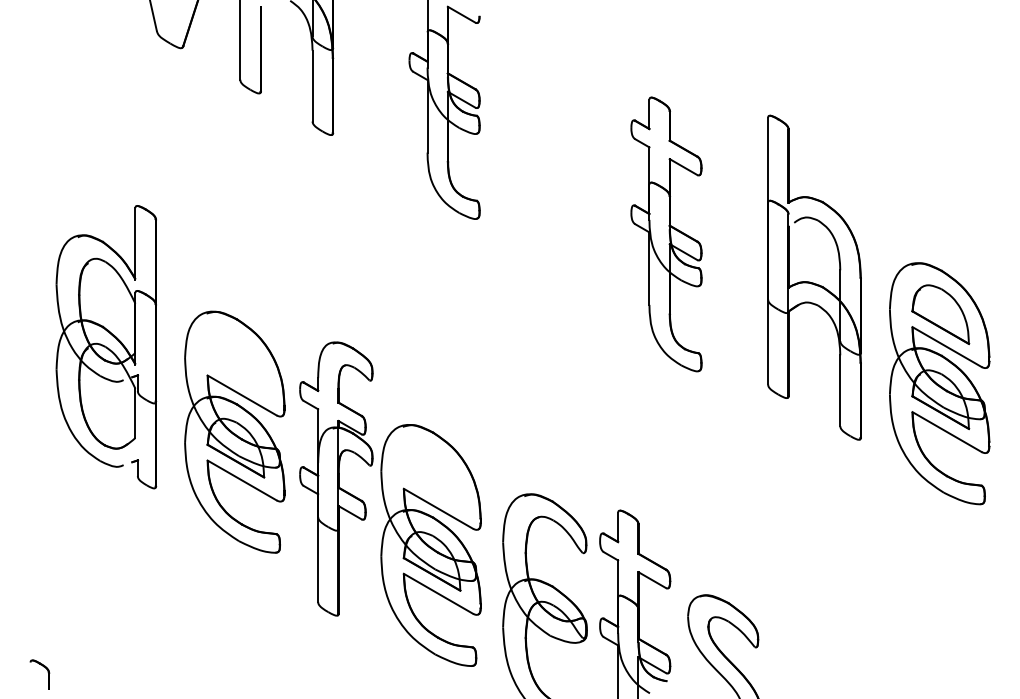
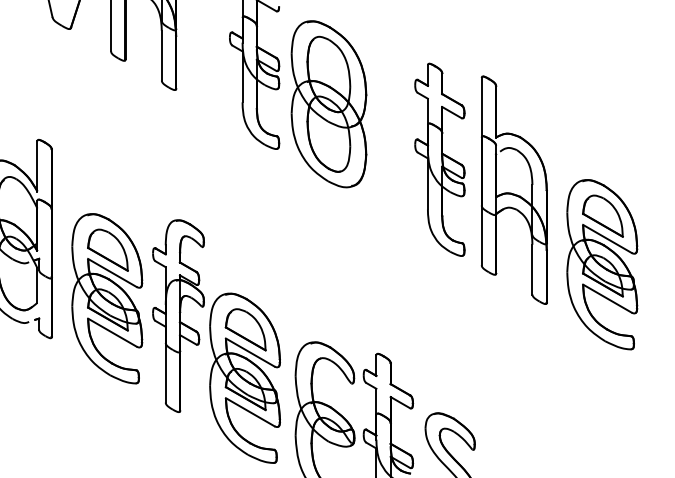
part: (550, 155) -> (328, 104), added
part: (666, 234) -> (439, 159), moved
part: (235, 362) -> (107, 249), added
part: (431, 476) -> (245, 329), added
part: (336, 478) -> (178, 315), moved

